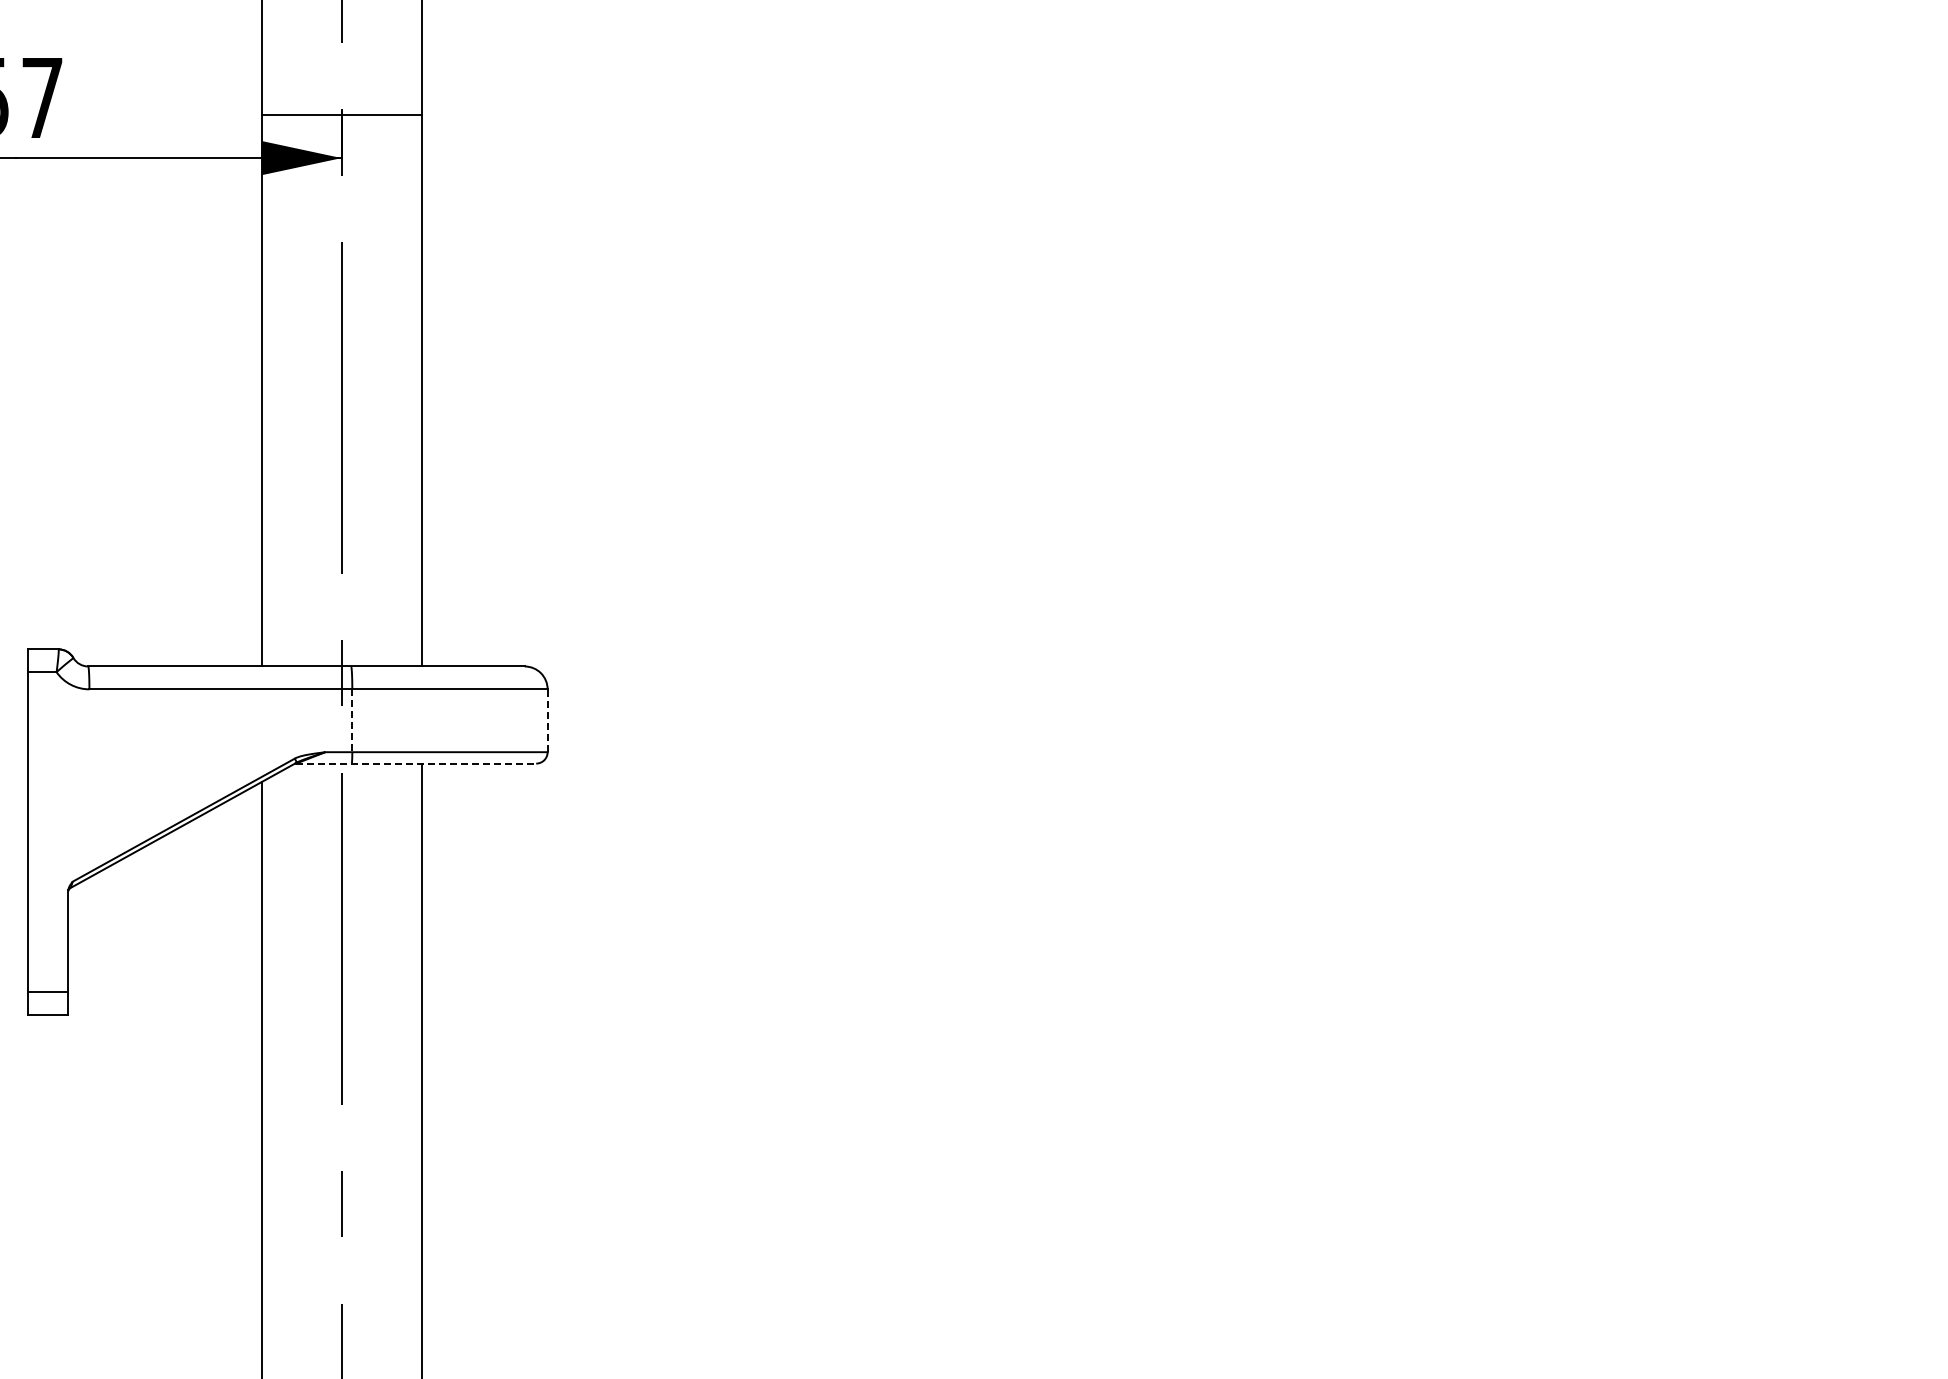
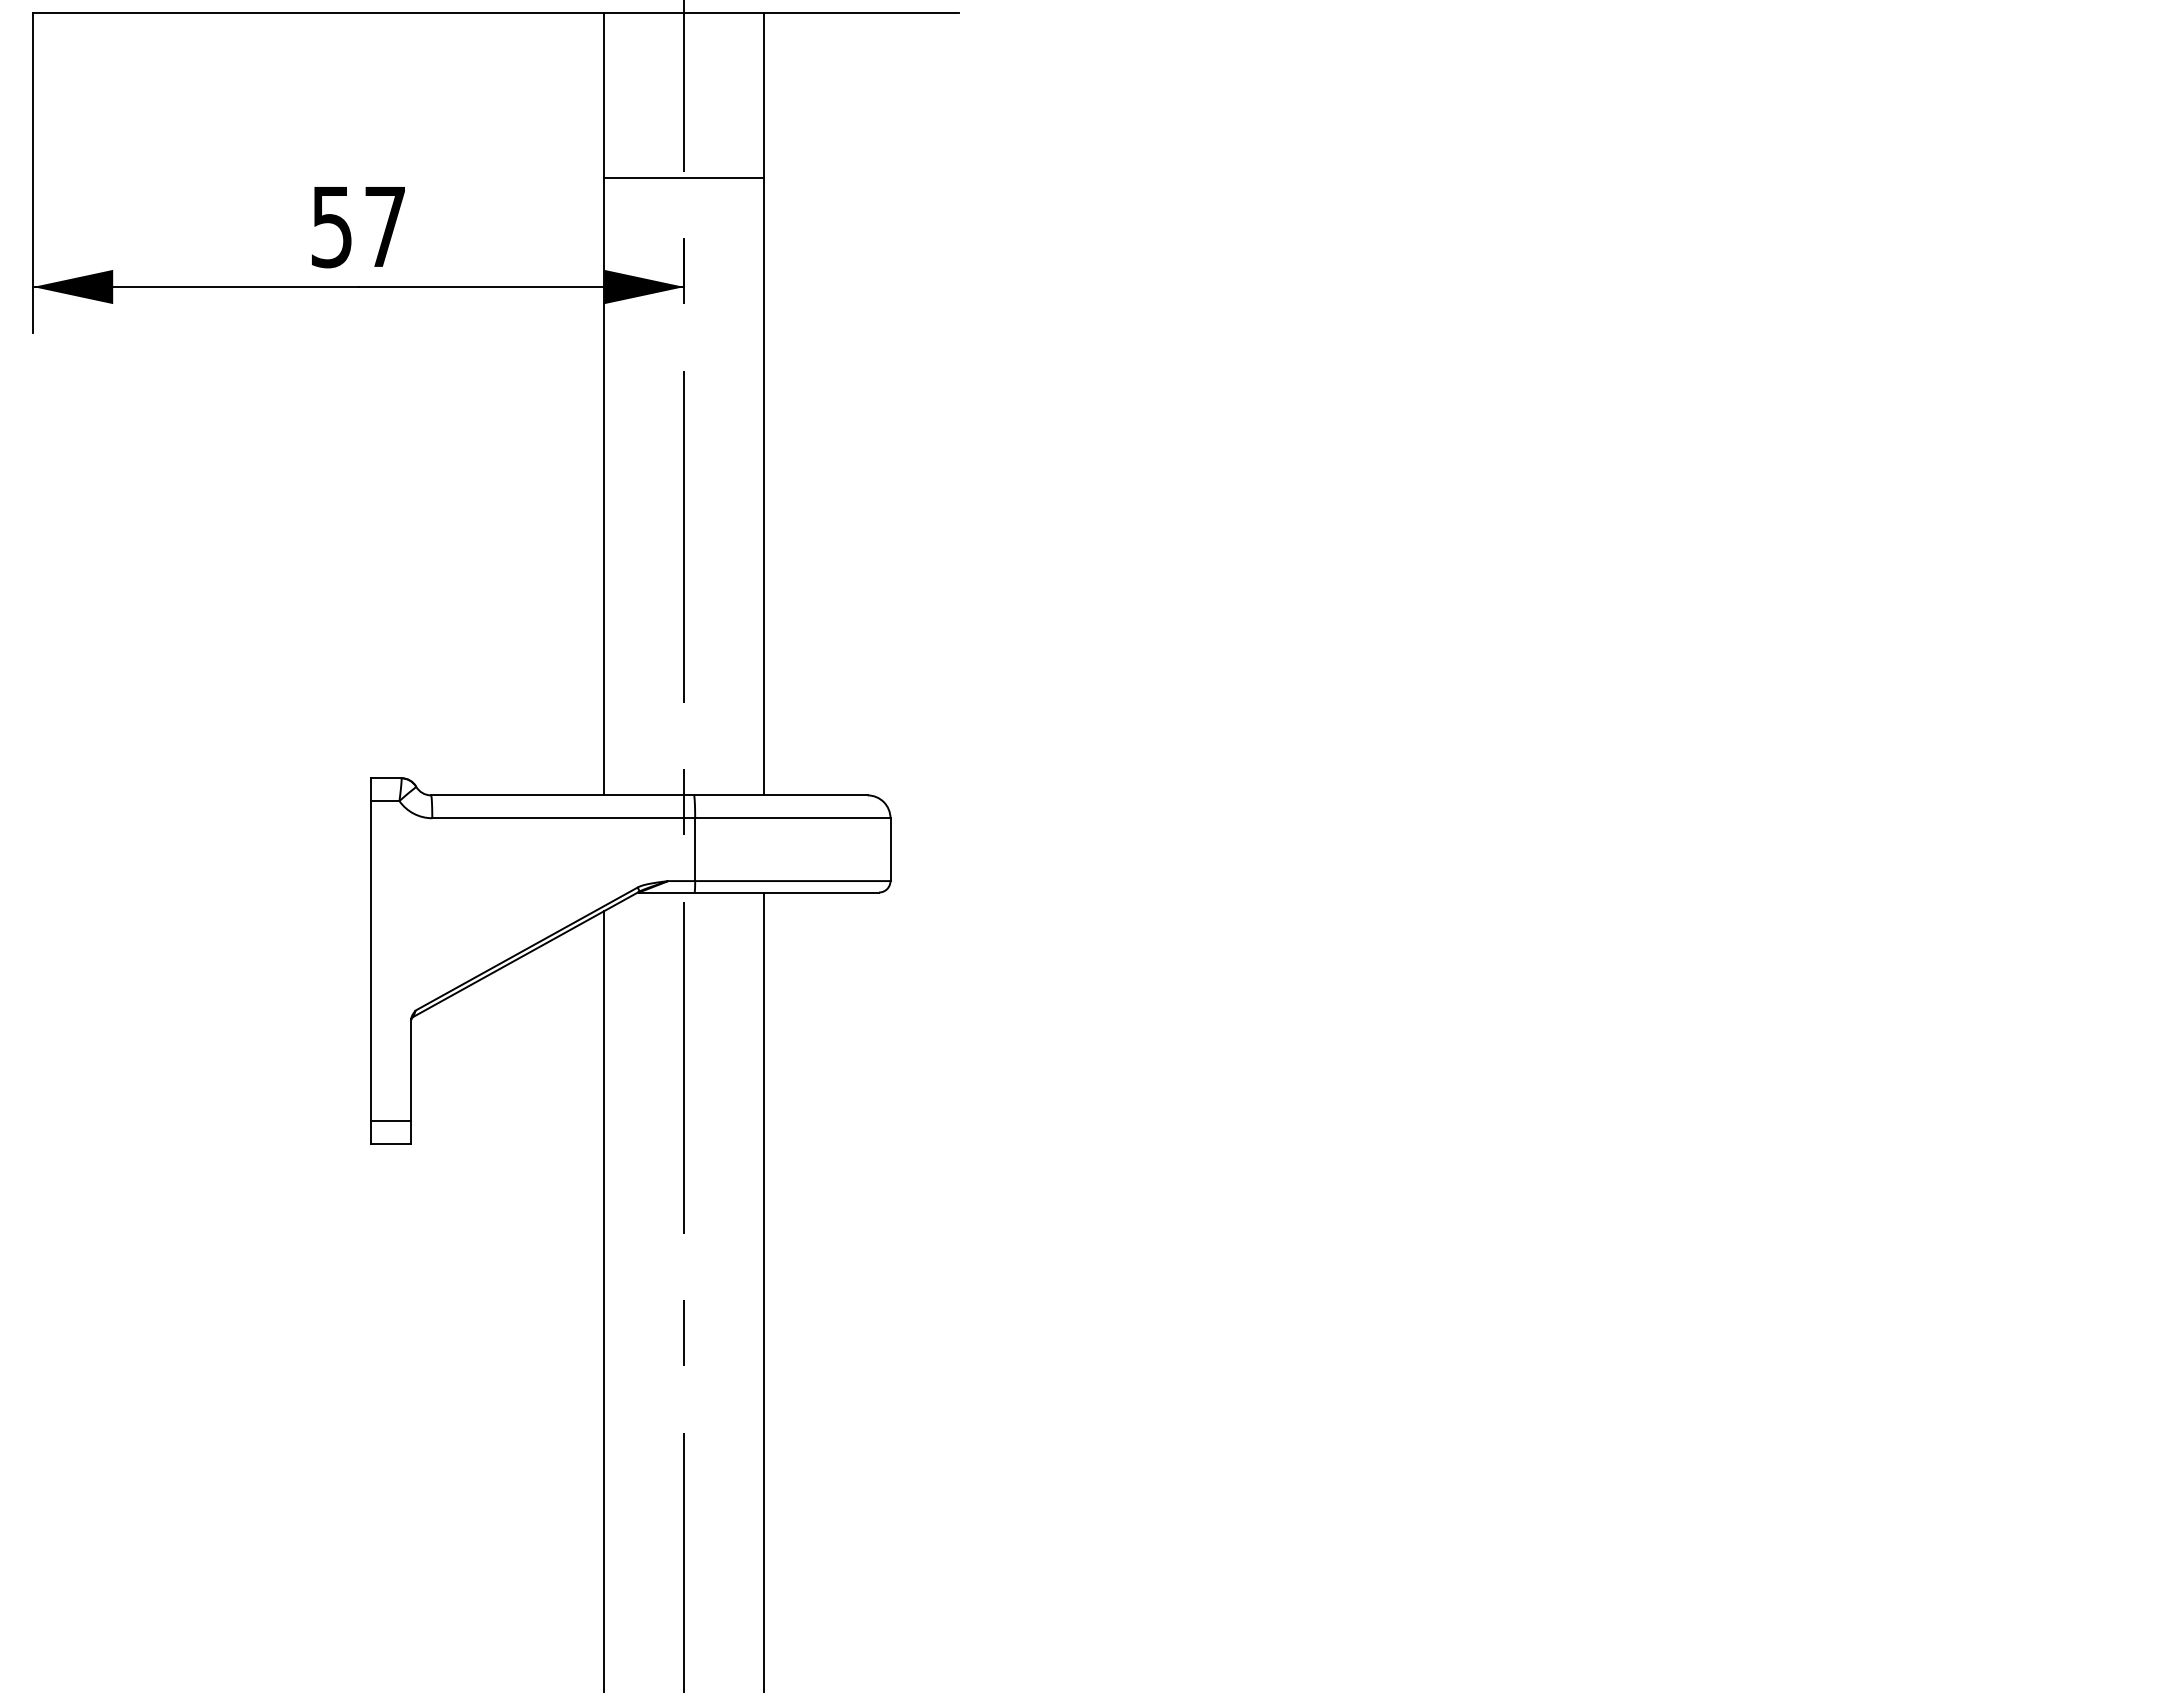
line: (341, 115) -> (684, 178), moved
line: (547, 720) -> (890, 849), dashed -> solid
line: (352, 721) -> (695, 850), dashed -> solid
line: (416, 763) -> (759, 892), dashed -> solid

